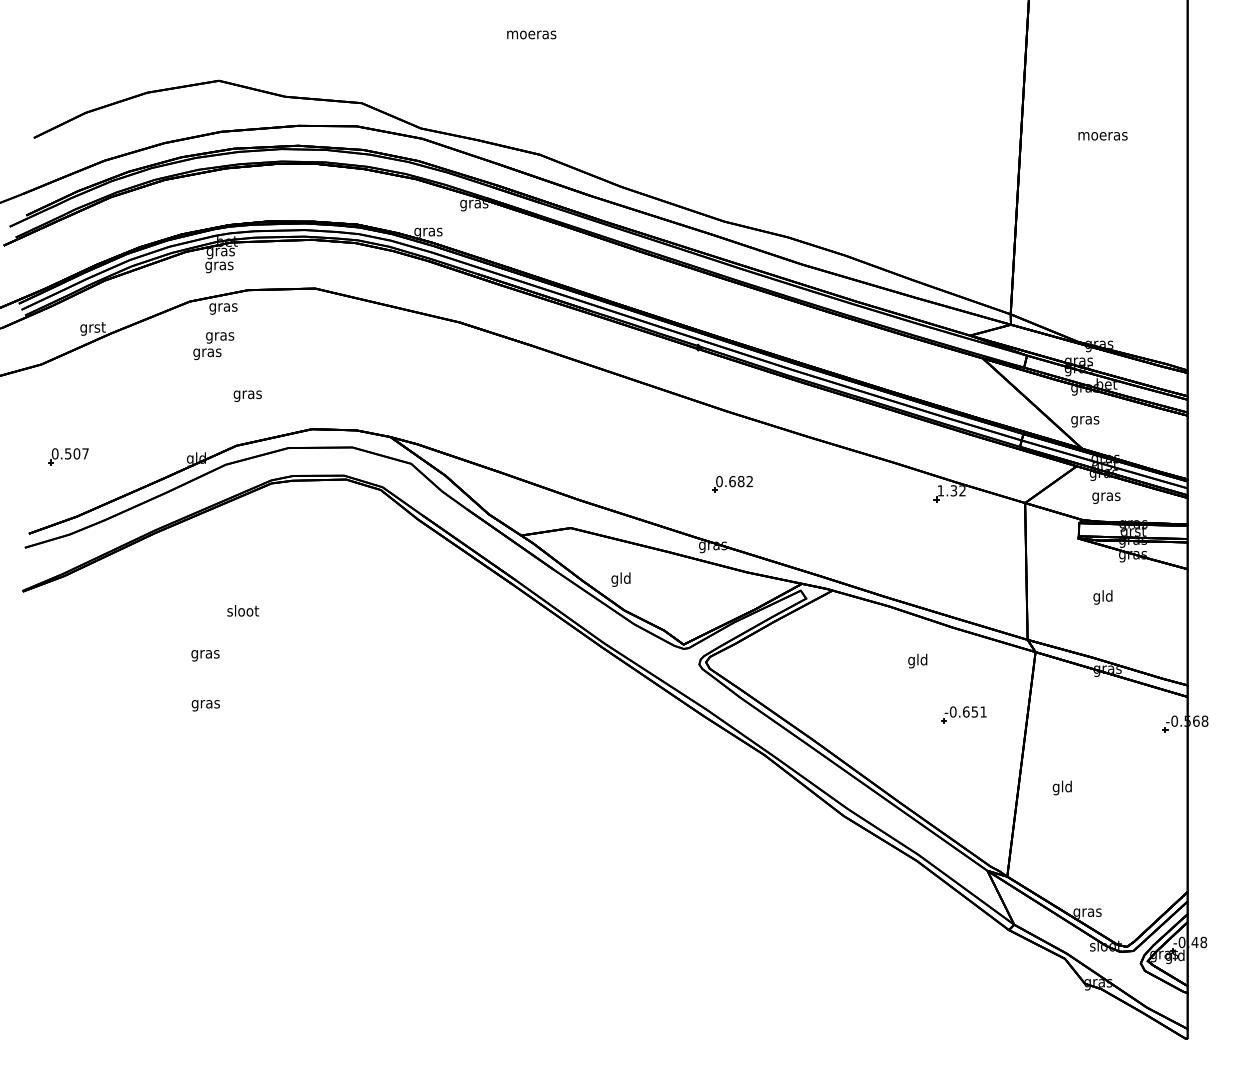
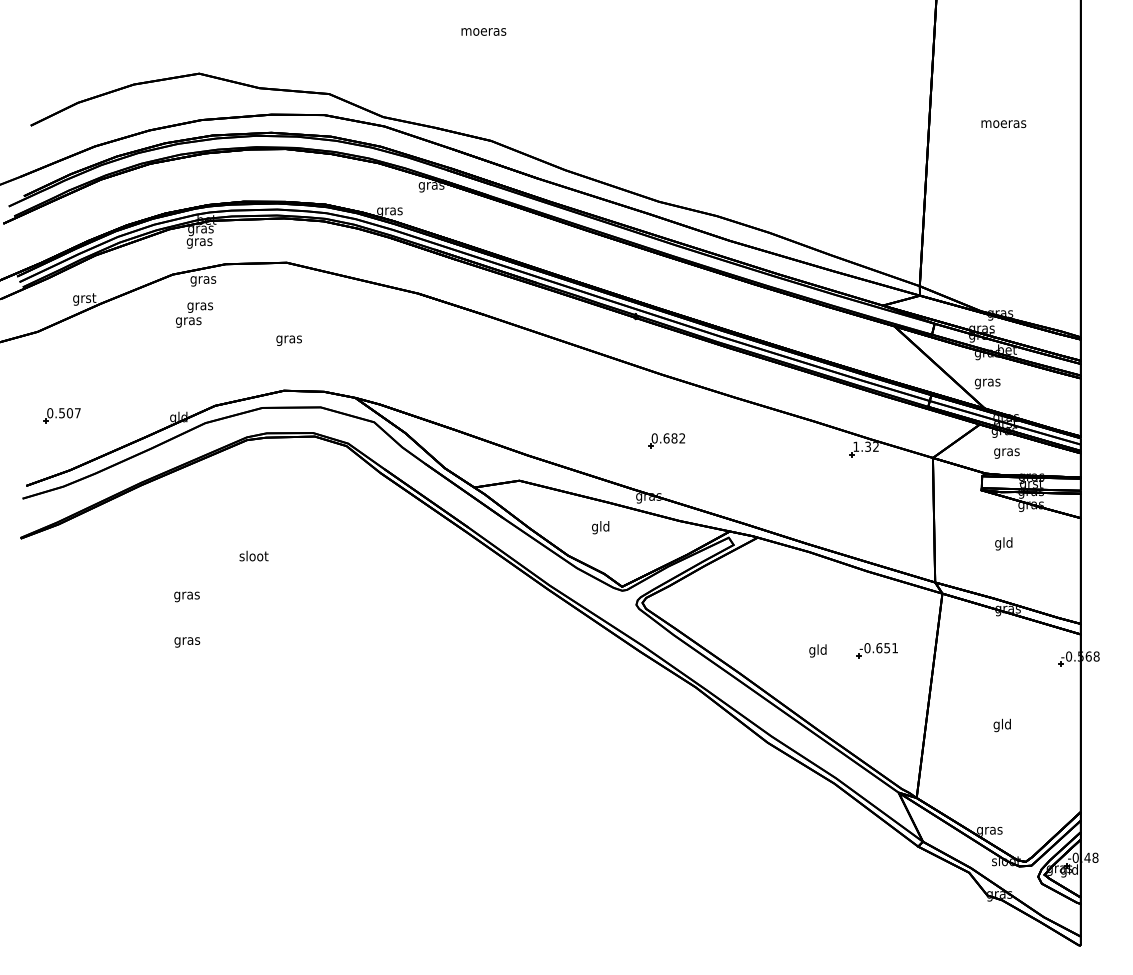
text: (247, 395) -> (288, 340), moved
text: (620, 579) -> (600, 527), moved
text: (243, 610) -> (254, 555), moved
text: (917, 660) -> (817, 650), moved
text: (1061, 787) -> (1001, 725), moved

